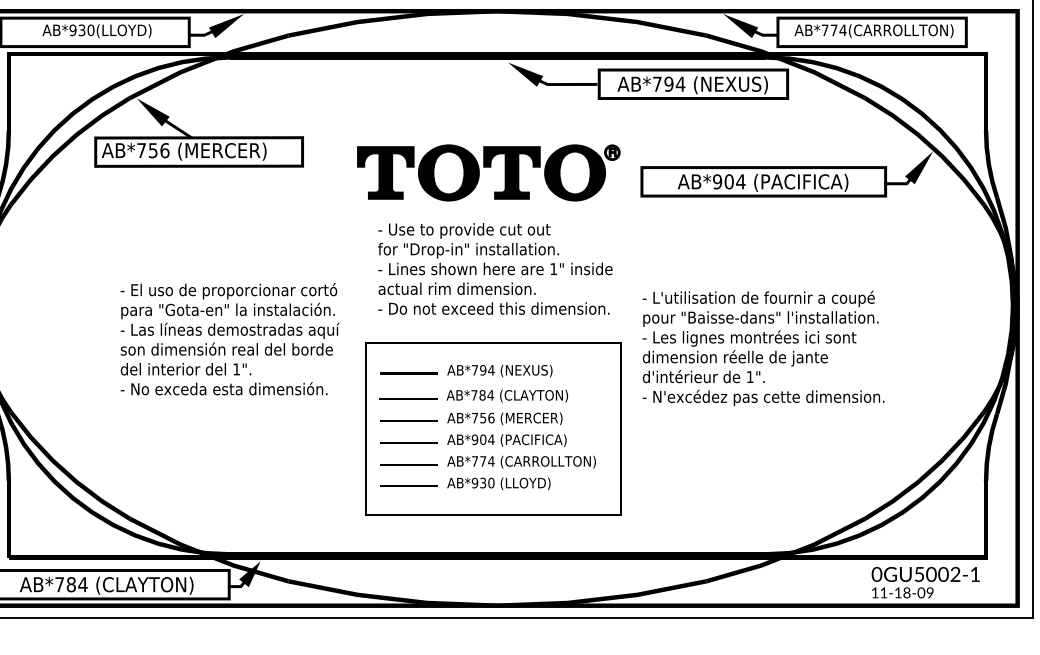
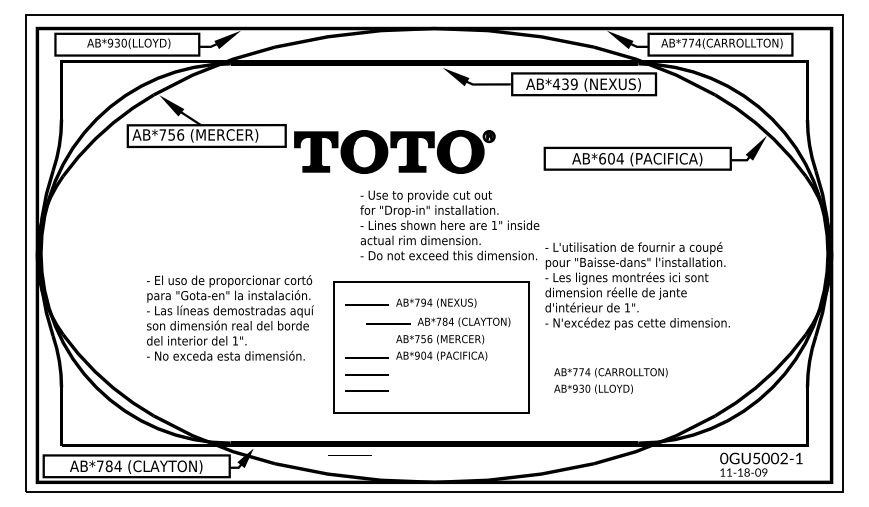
text: (667, 84) -> (564, 84), AB*794 -> AB*439
part: (488, 172) -> (394, 151), moved
text: (717, 181) -> (602, 158), AB*904 -> AB*604
text: (494, 269) -> (449, 225), moved
text: (230, 338) -> (230, 317), moved
text: (473, 396) -> (438, 322), moved
line: (408, 421) -> (349, 455), moved
text: (521, 472) -> (610, 380), moved

